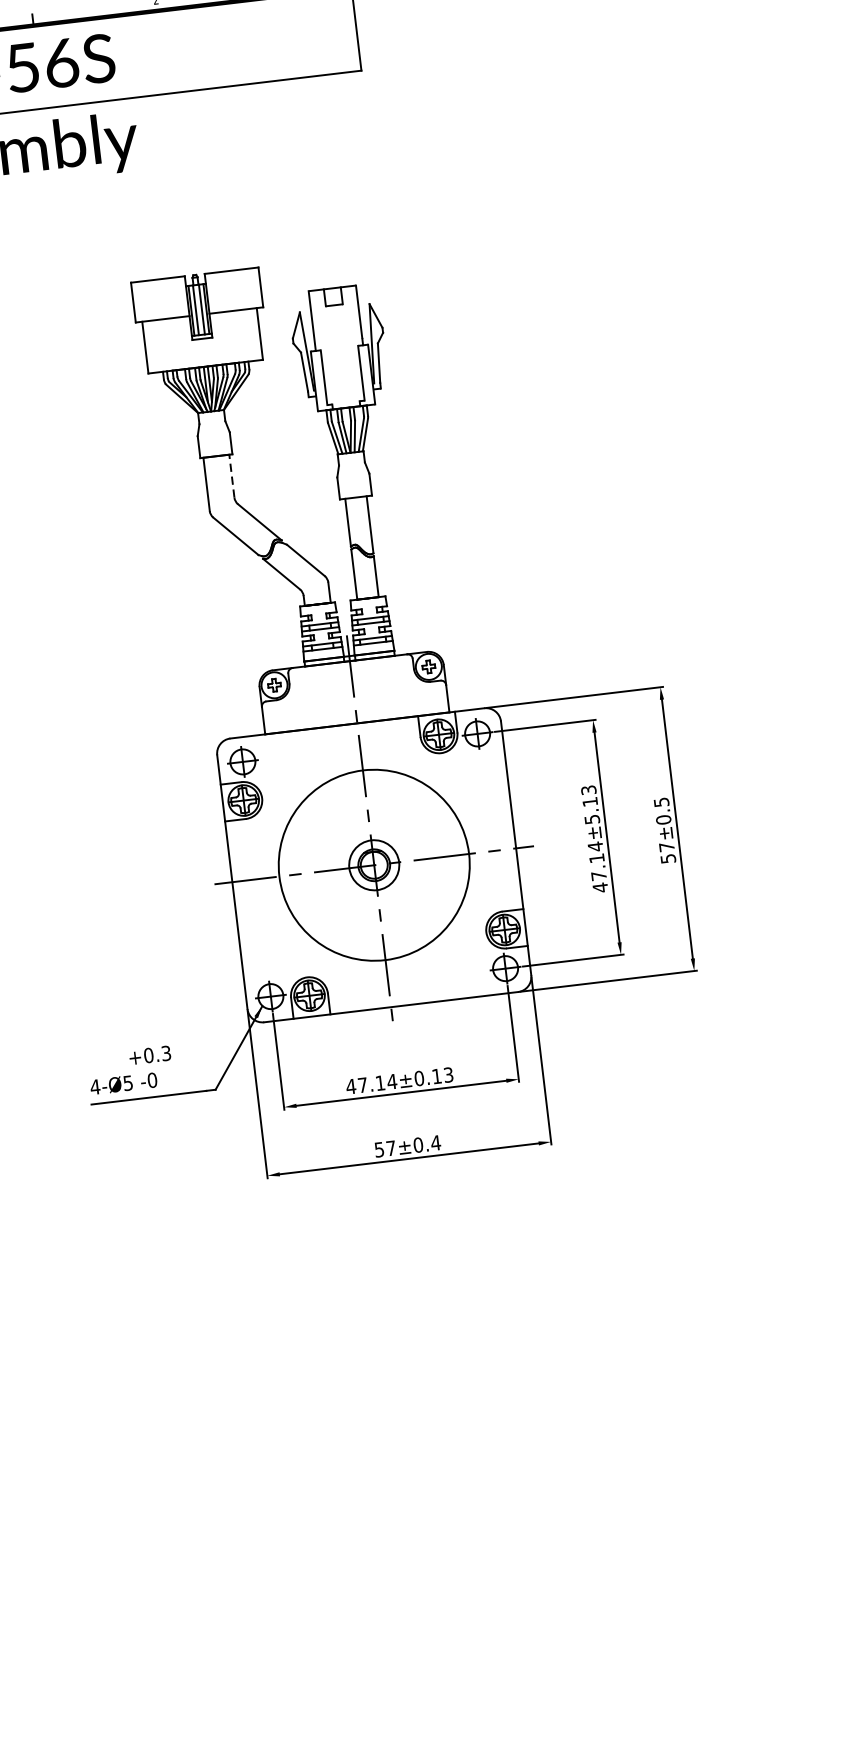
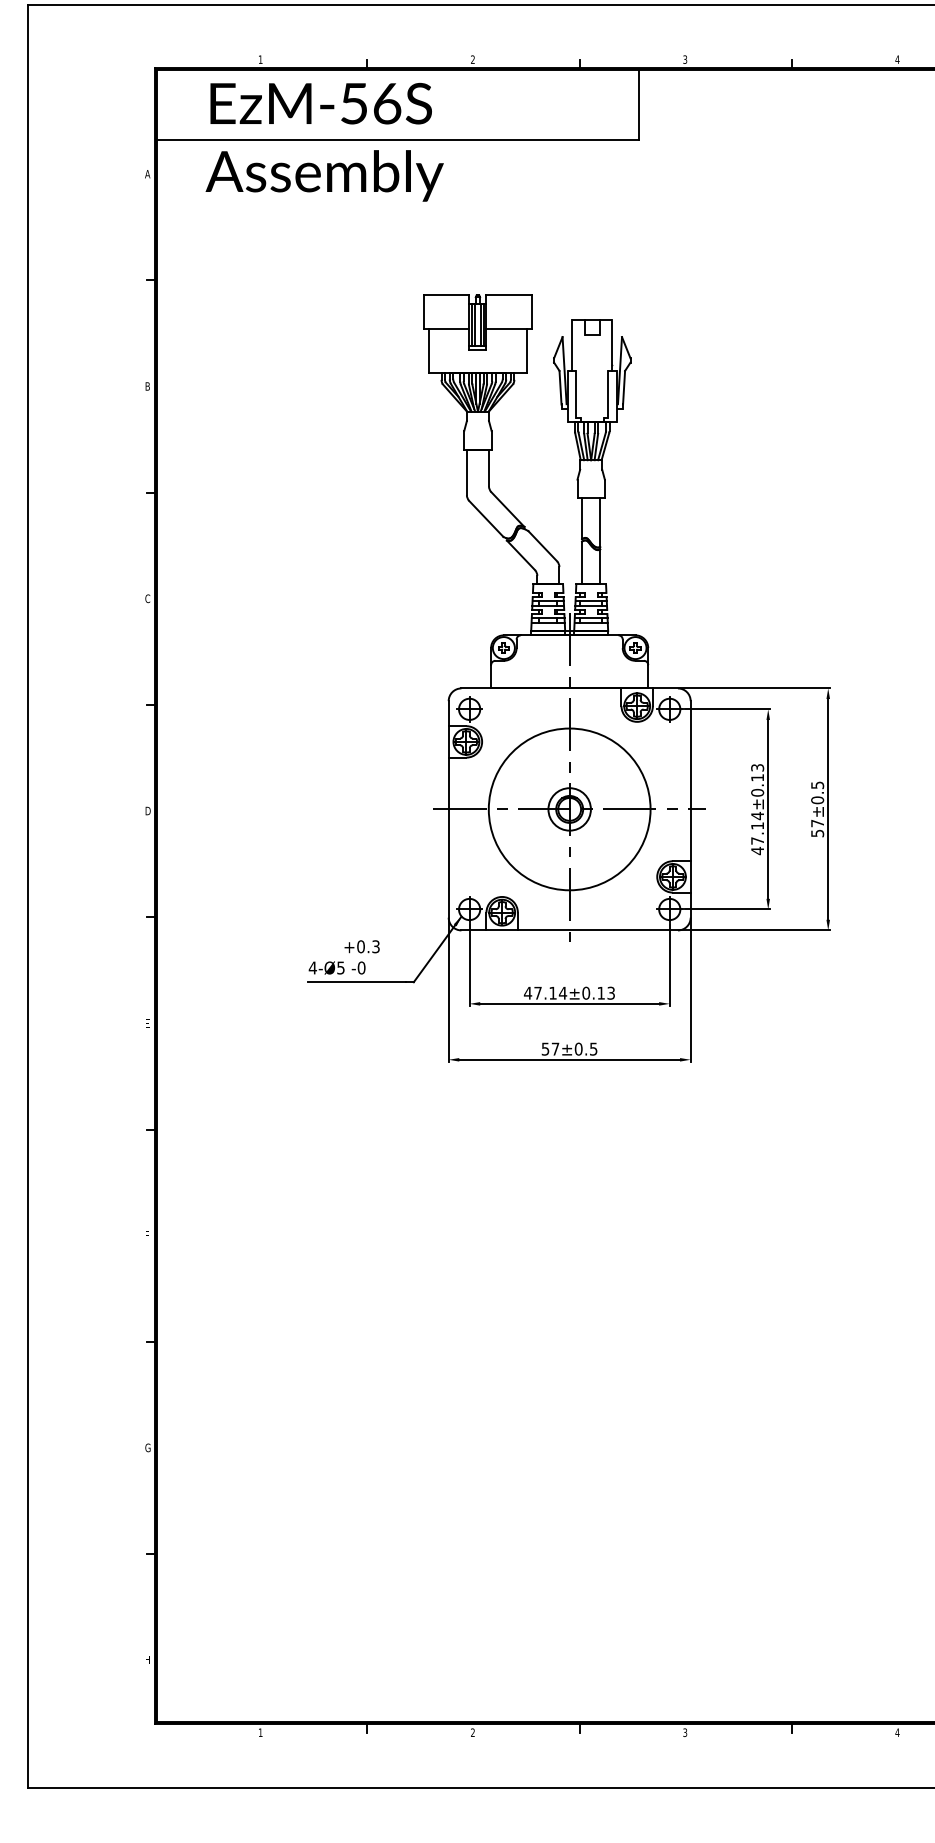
line: (231, 475) -> (488, 467), dashed -> solid
text: (592, 819) -> (757, 792), 47.14±5.13 -> 47.14±0.13
text: (435, 1142) -> (593, 1048), 57±0.4 -> 57±0.5

